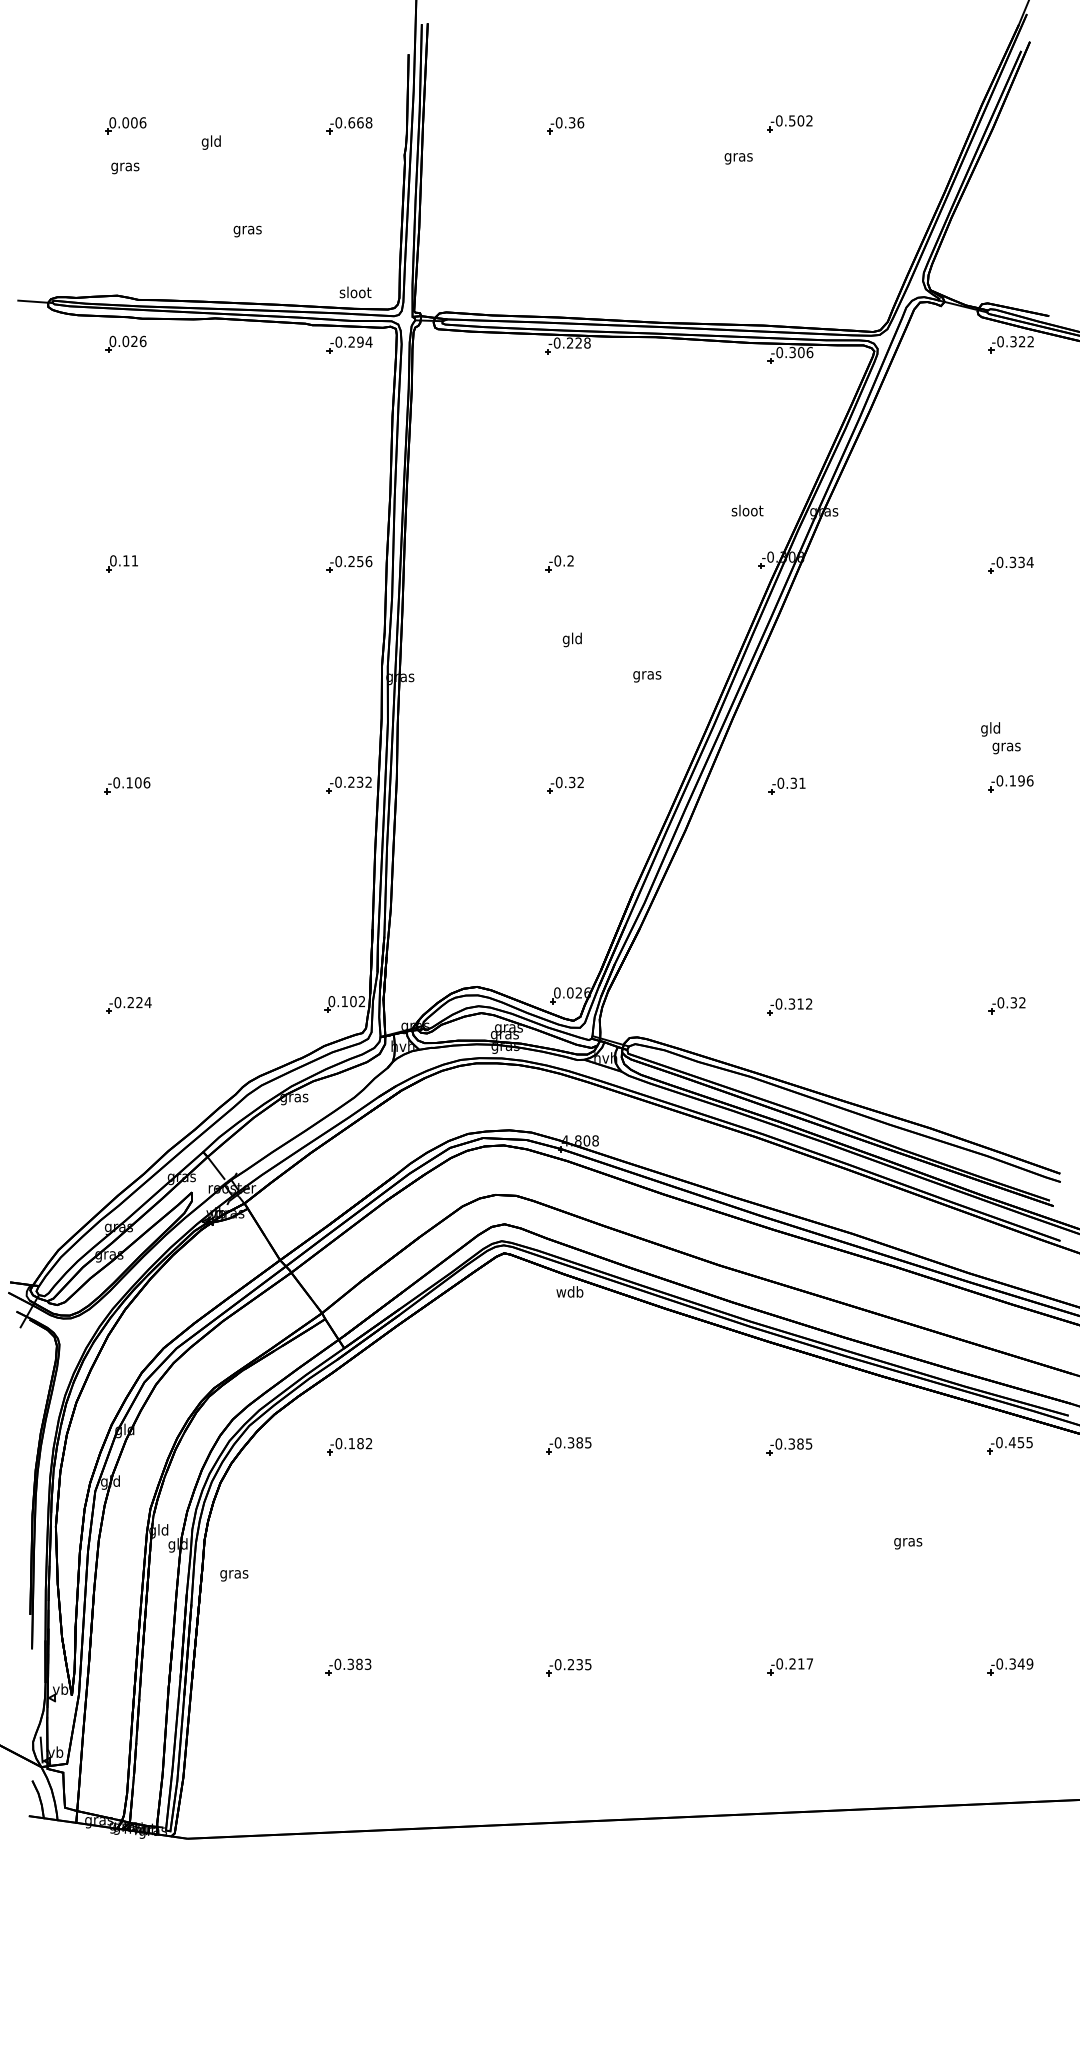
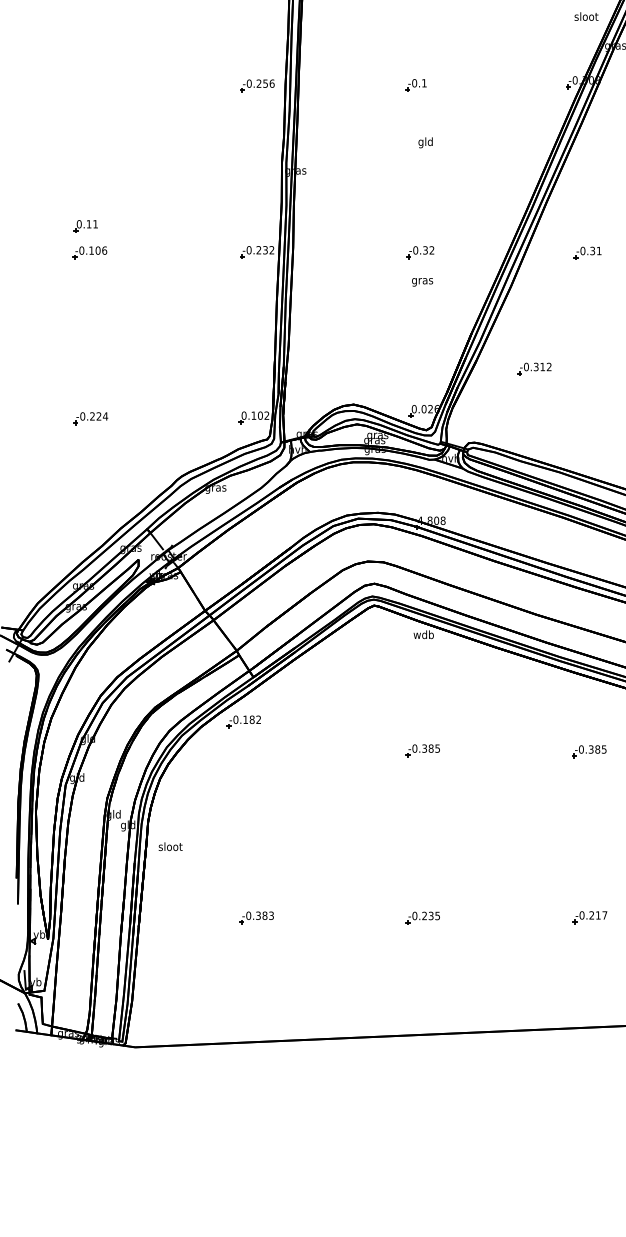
text: (747, 510) -> (586, 16), moved
text: (570, 560) -> (424, 82), -0.2 -> -0.1
part: (121, 563) -> (85, 226), moved
text: (647, 676) -> (422, 282), moved
part: (789, 1006) -> (534, 368), moved
part: (349, 1446) -> (243, 721), moved
text: (234, 1574) -> (170, 847), gras -> sloot

